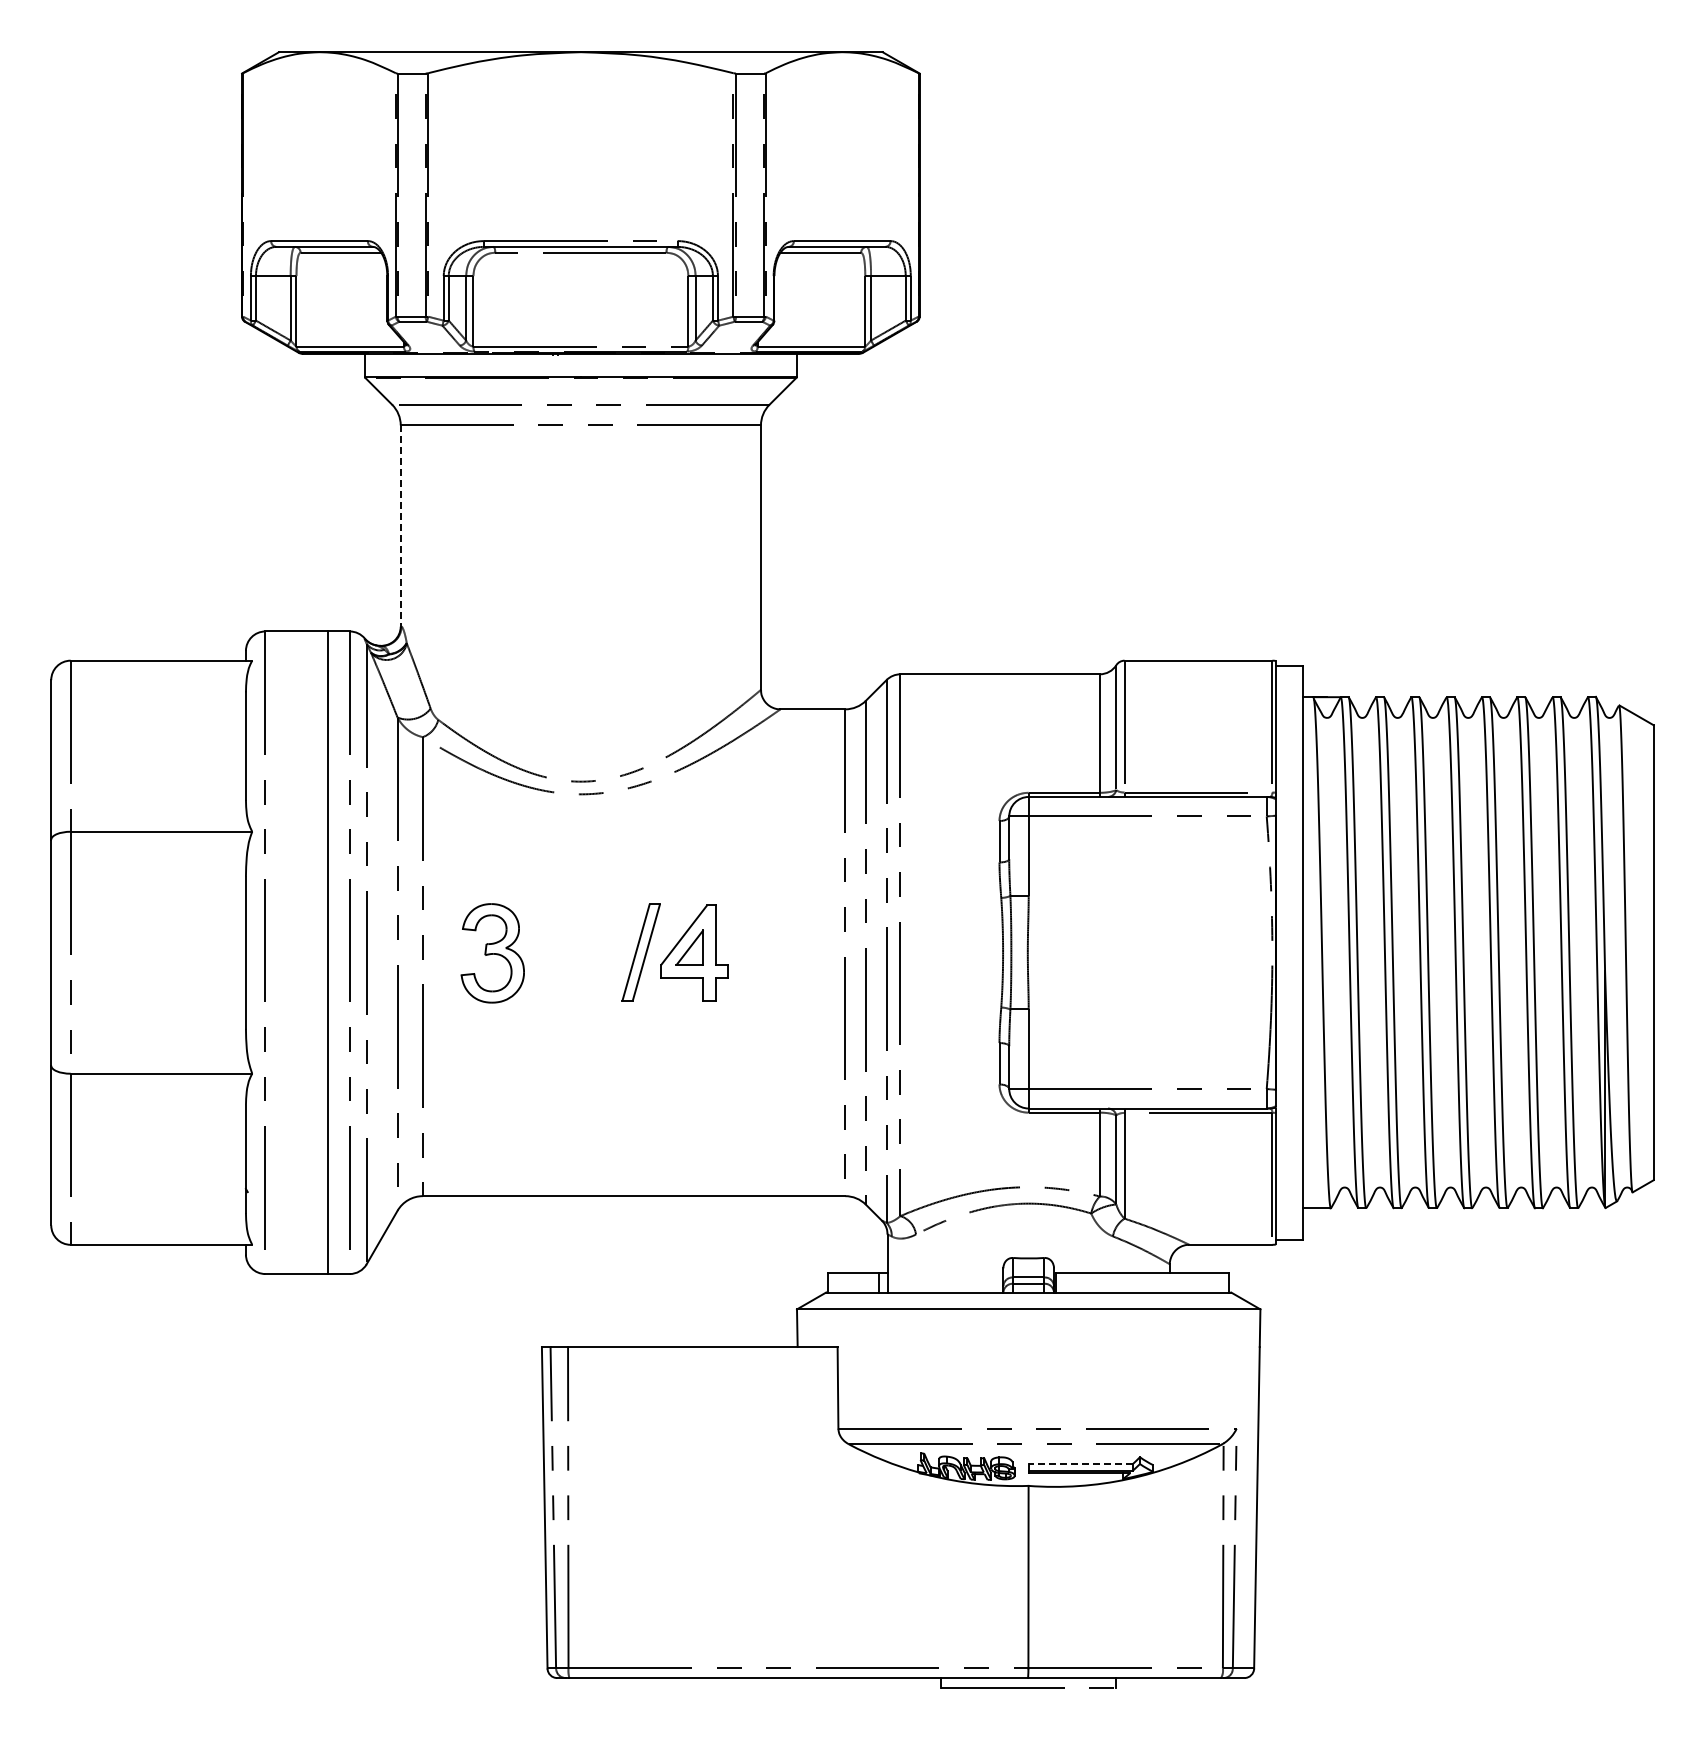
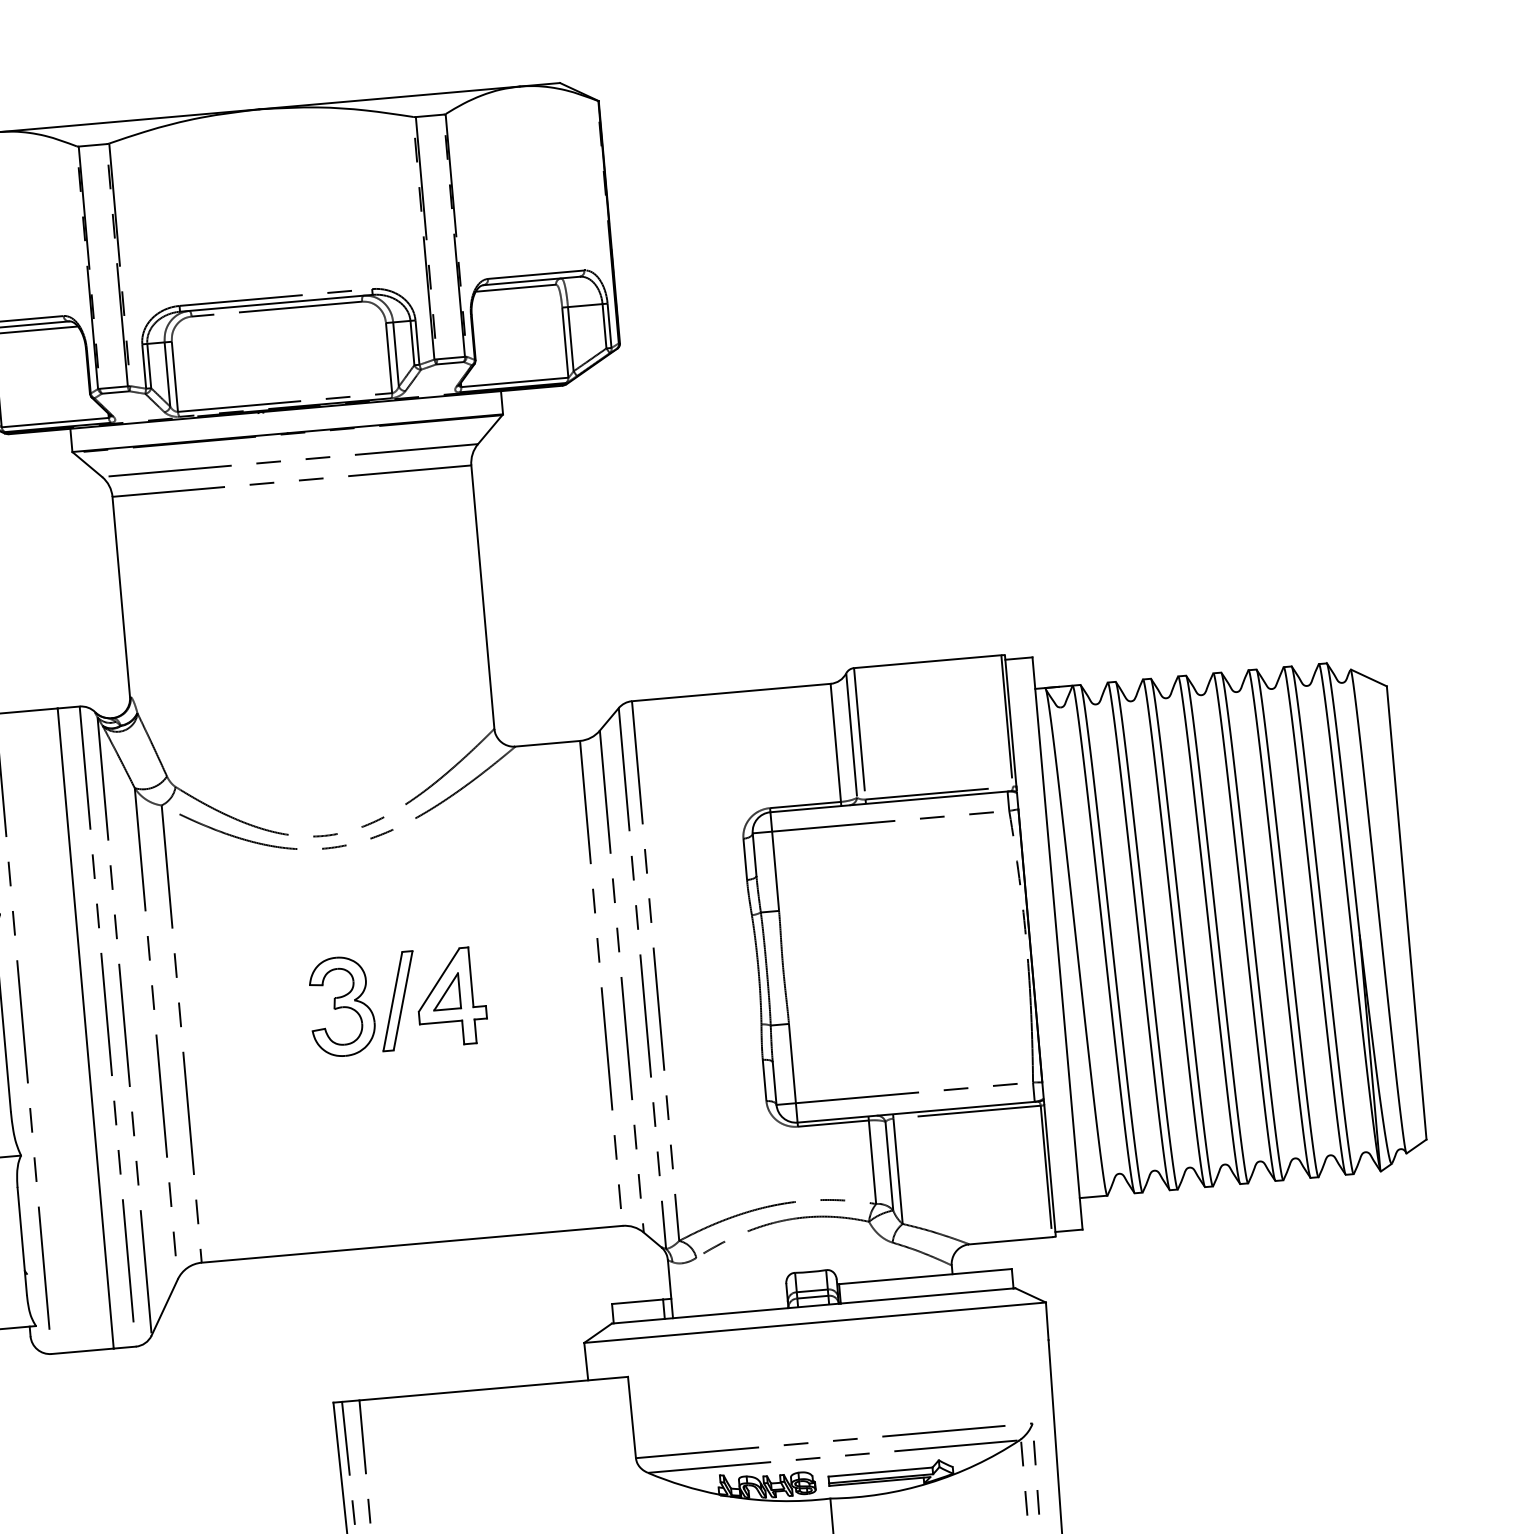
line: (400, 525) -> (120, 596), dashed -> solid
part: (492, 953) -> (341, 1006), moved
line: (1080, 1463) -> (880, 1471), dashed -> solid

